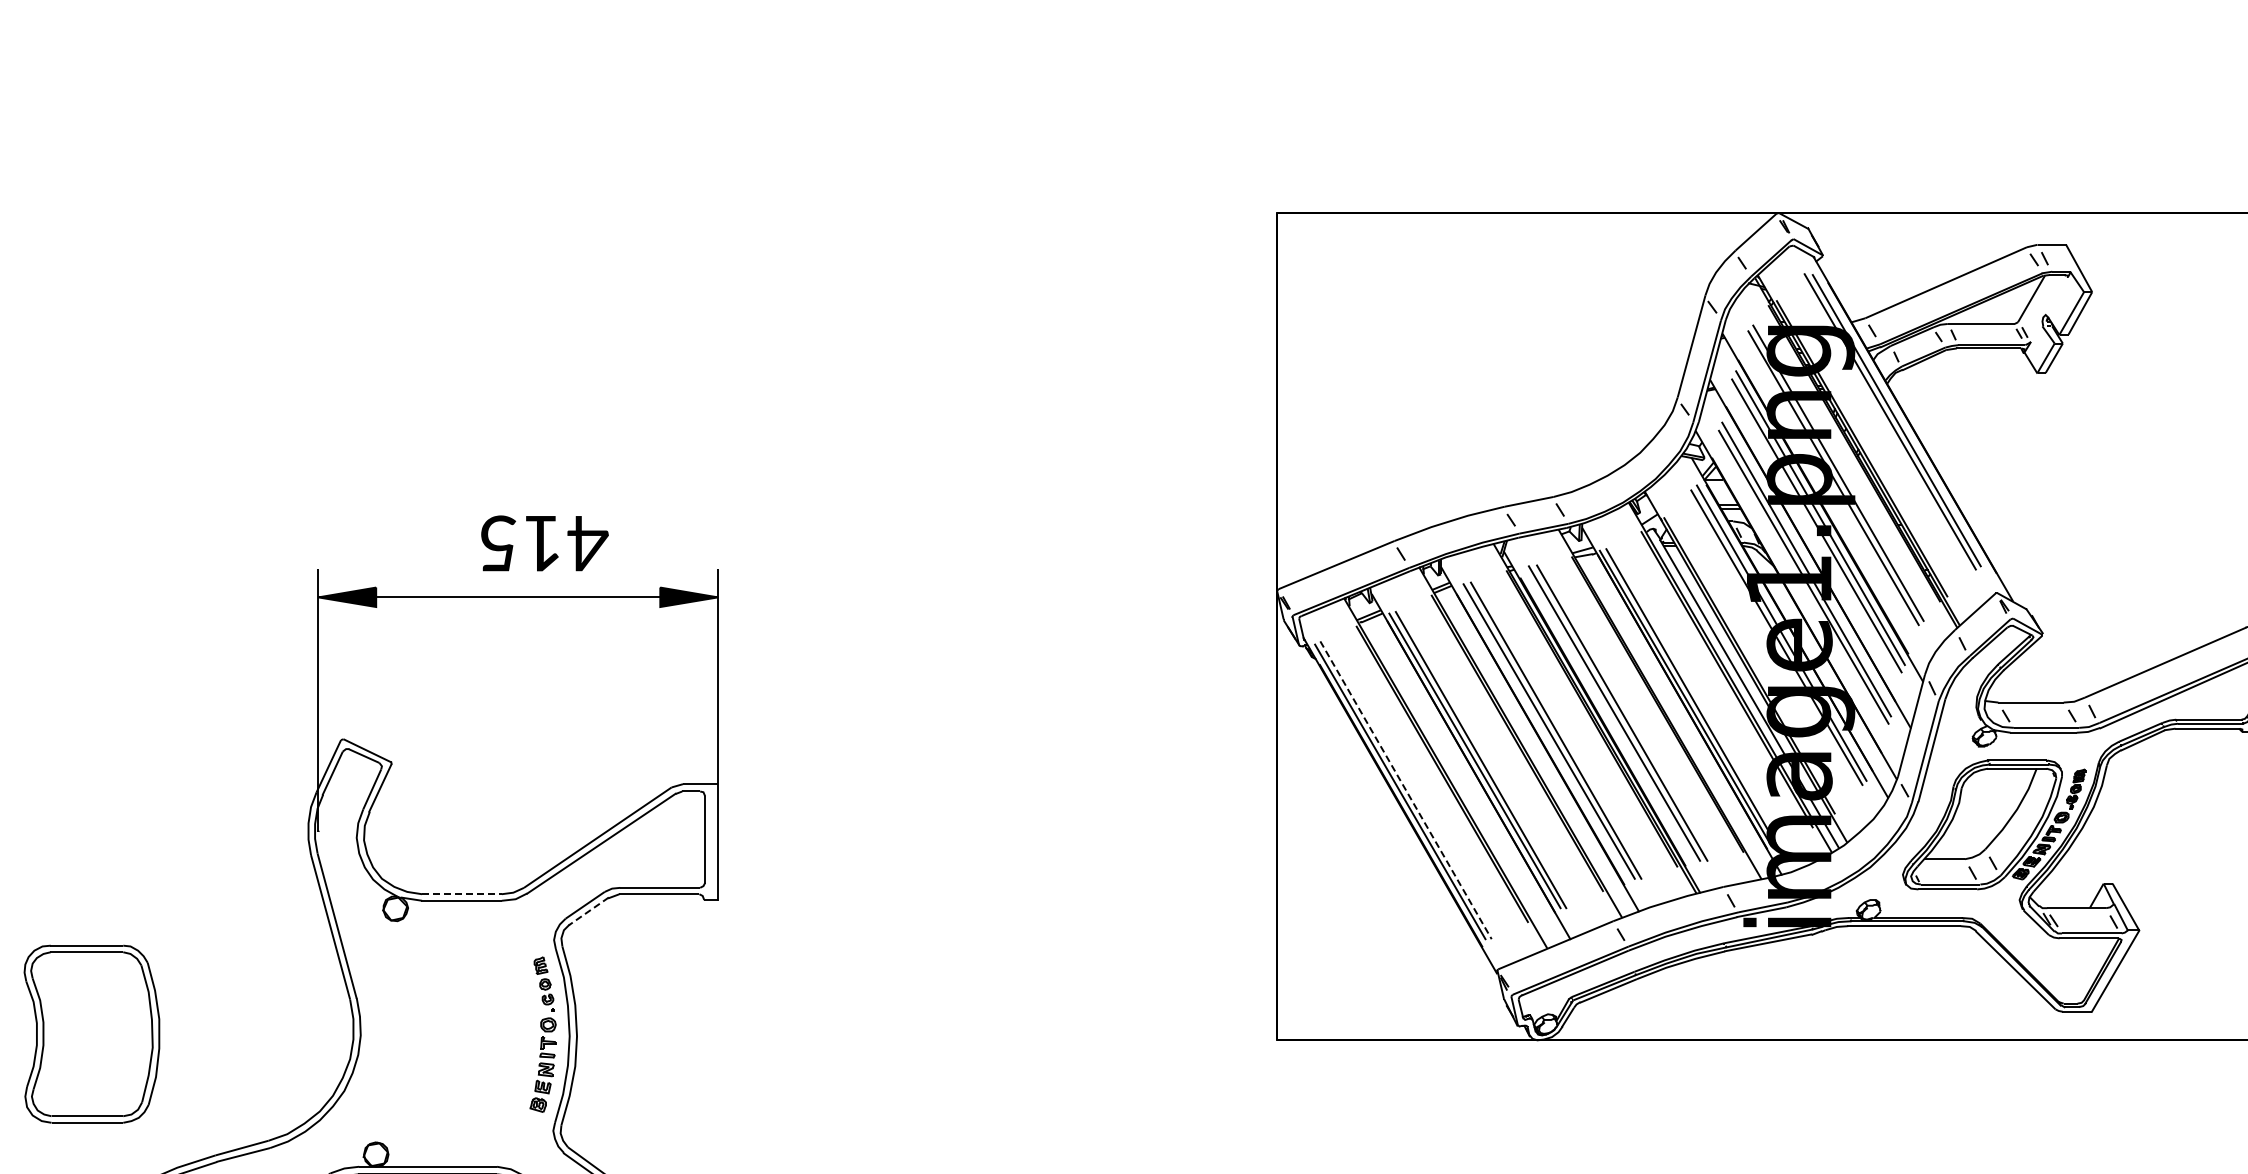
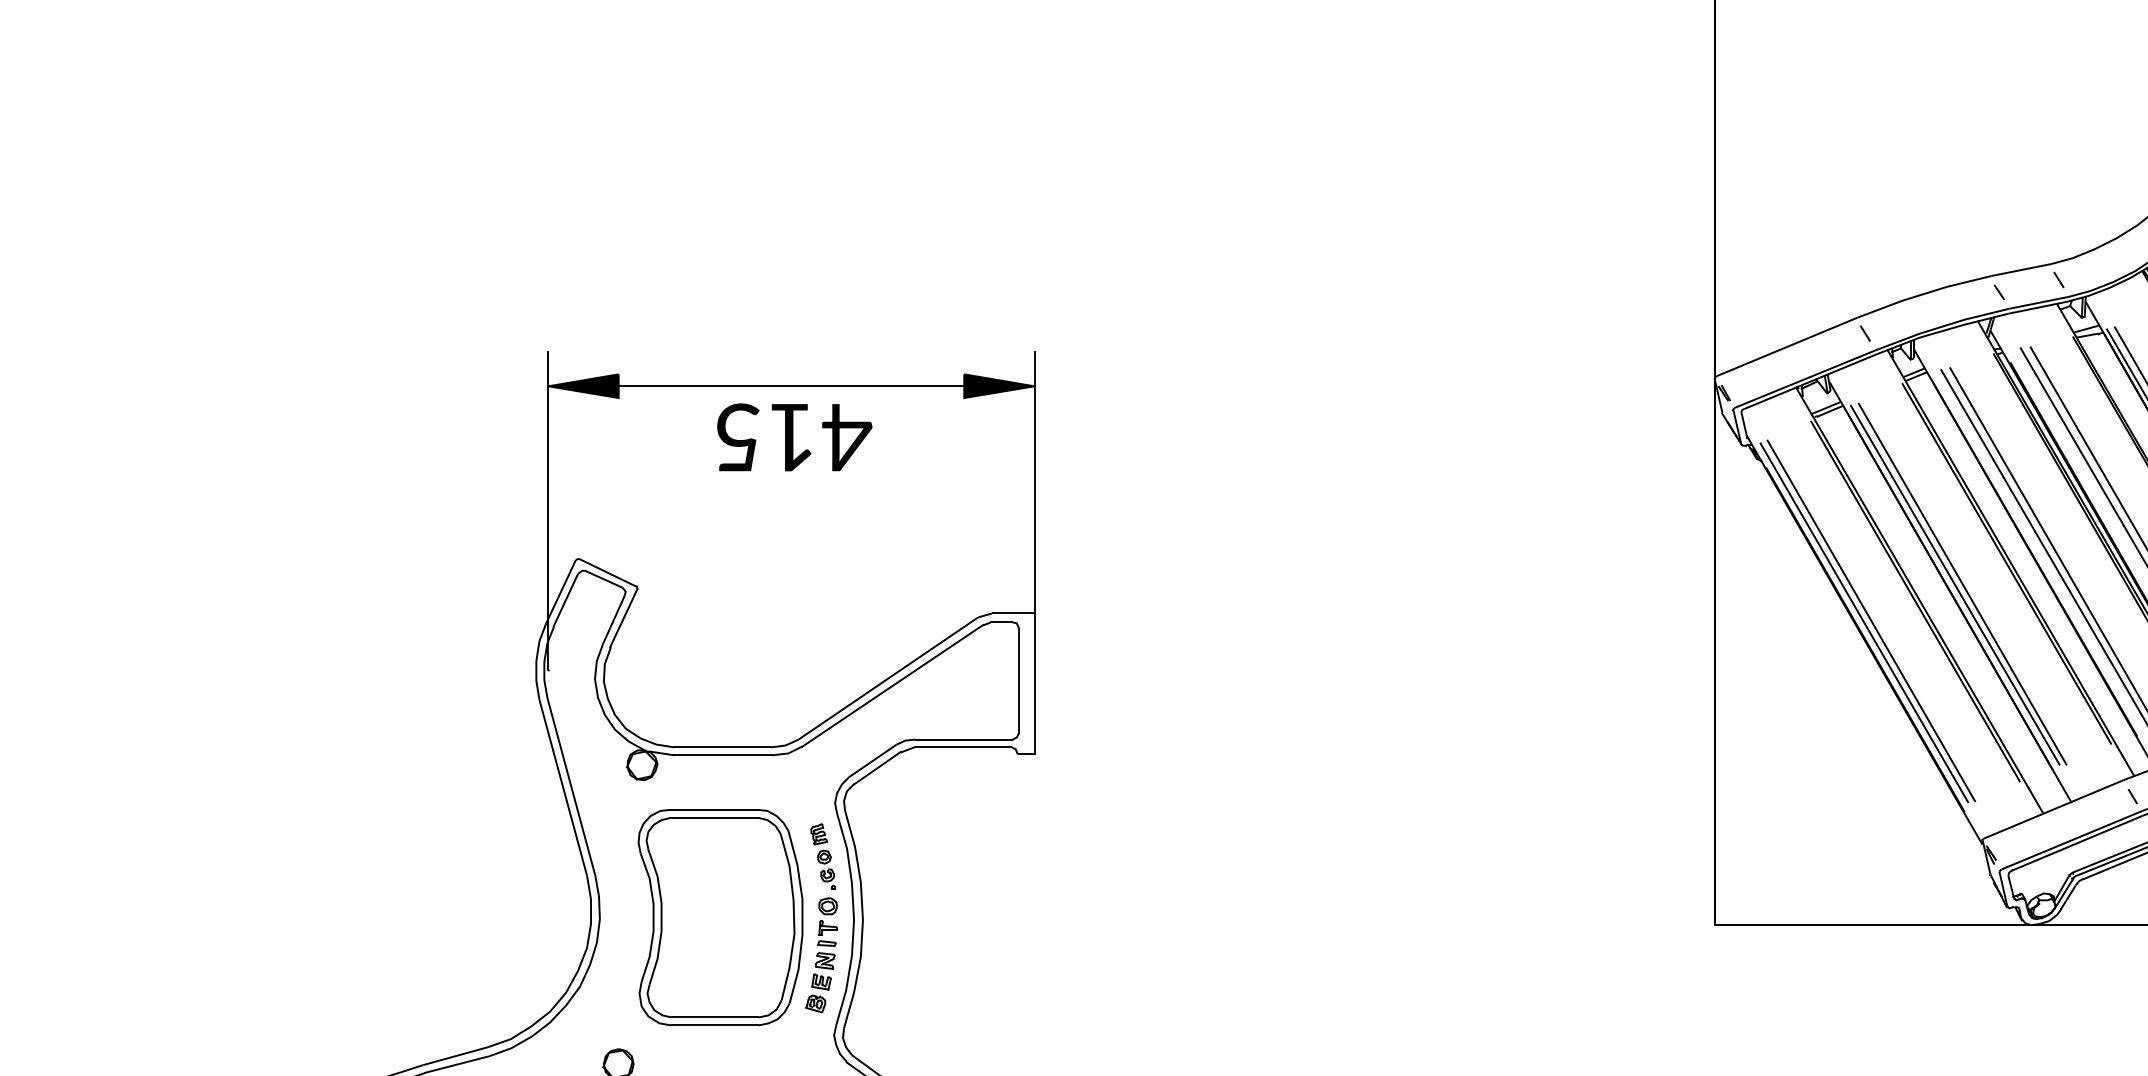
text: (544, 543) -> (794, 437), moved
line: (1406, 790) -> (1871, 621), dashed -> solid
line: (461, 894) -> (722, 747), dashed -> solid
line: (588, 911) -> (876, 768), dashed -> solid
part: (91, 1033) -> (720, 916), moved

